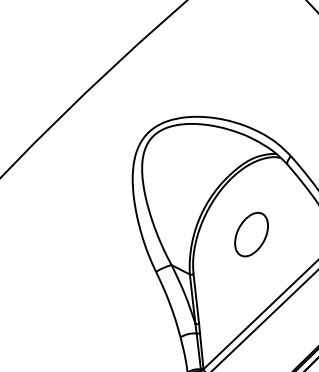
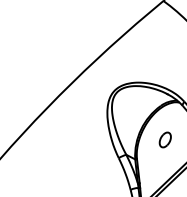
part: (252, 233) -> (165, 139), size x0.7

